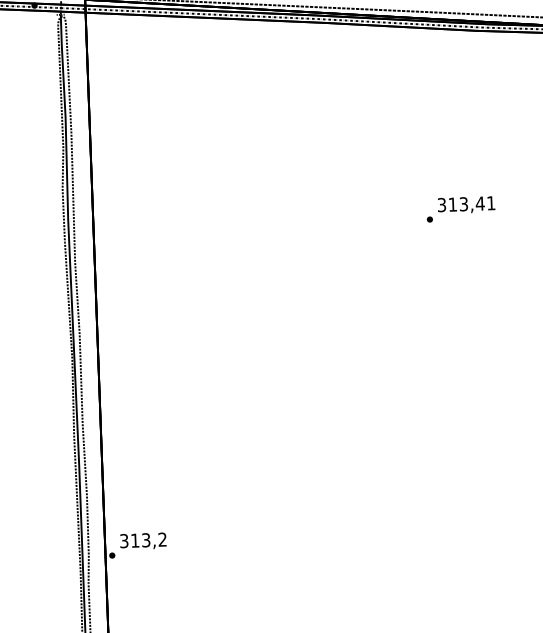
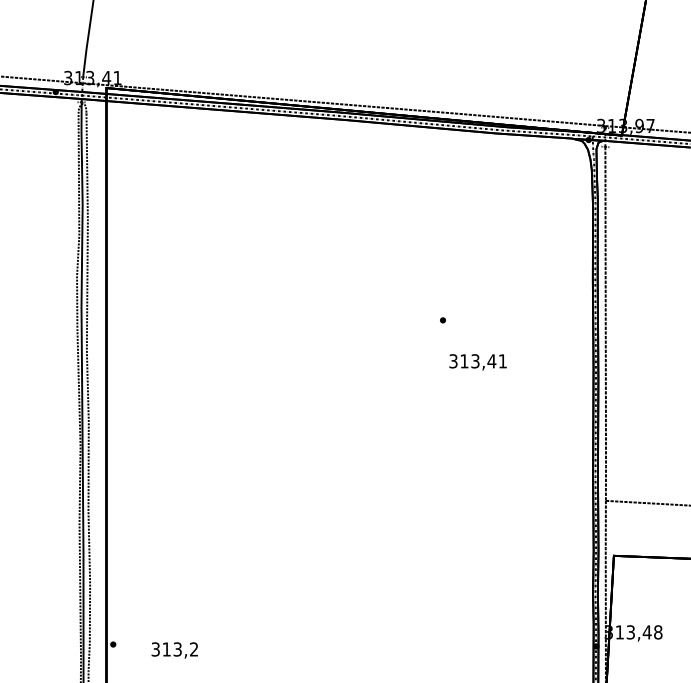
text: (465, 205) -> (477, 362), moved
text: (143, 541) -> (174, 650), moved

